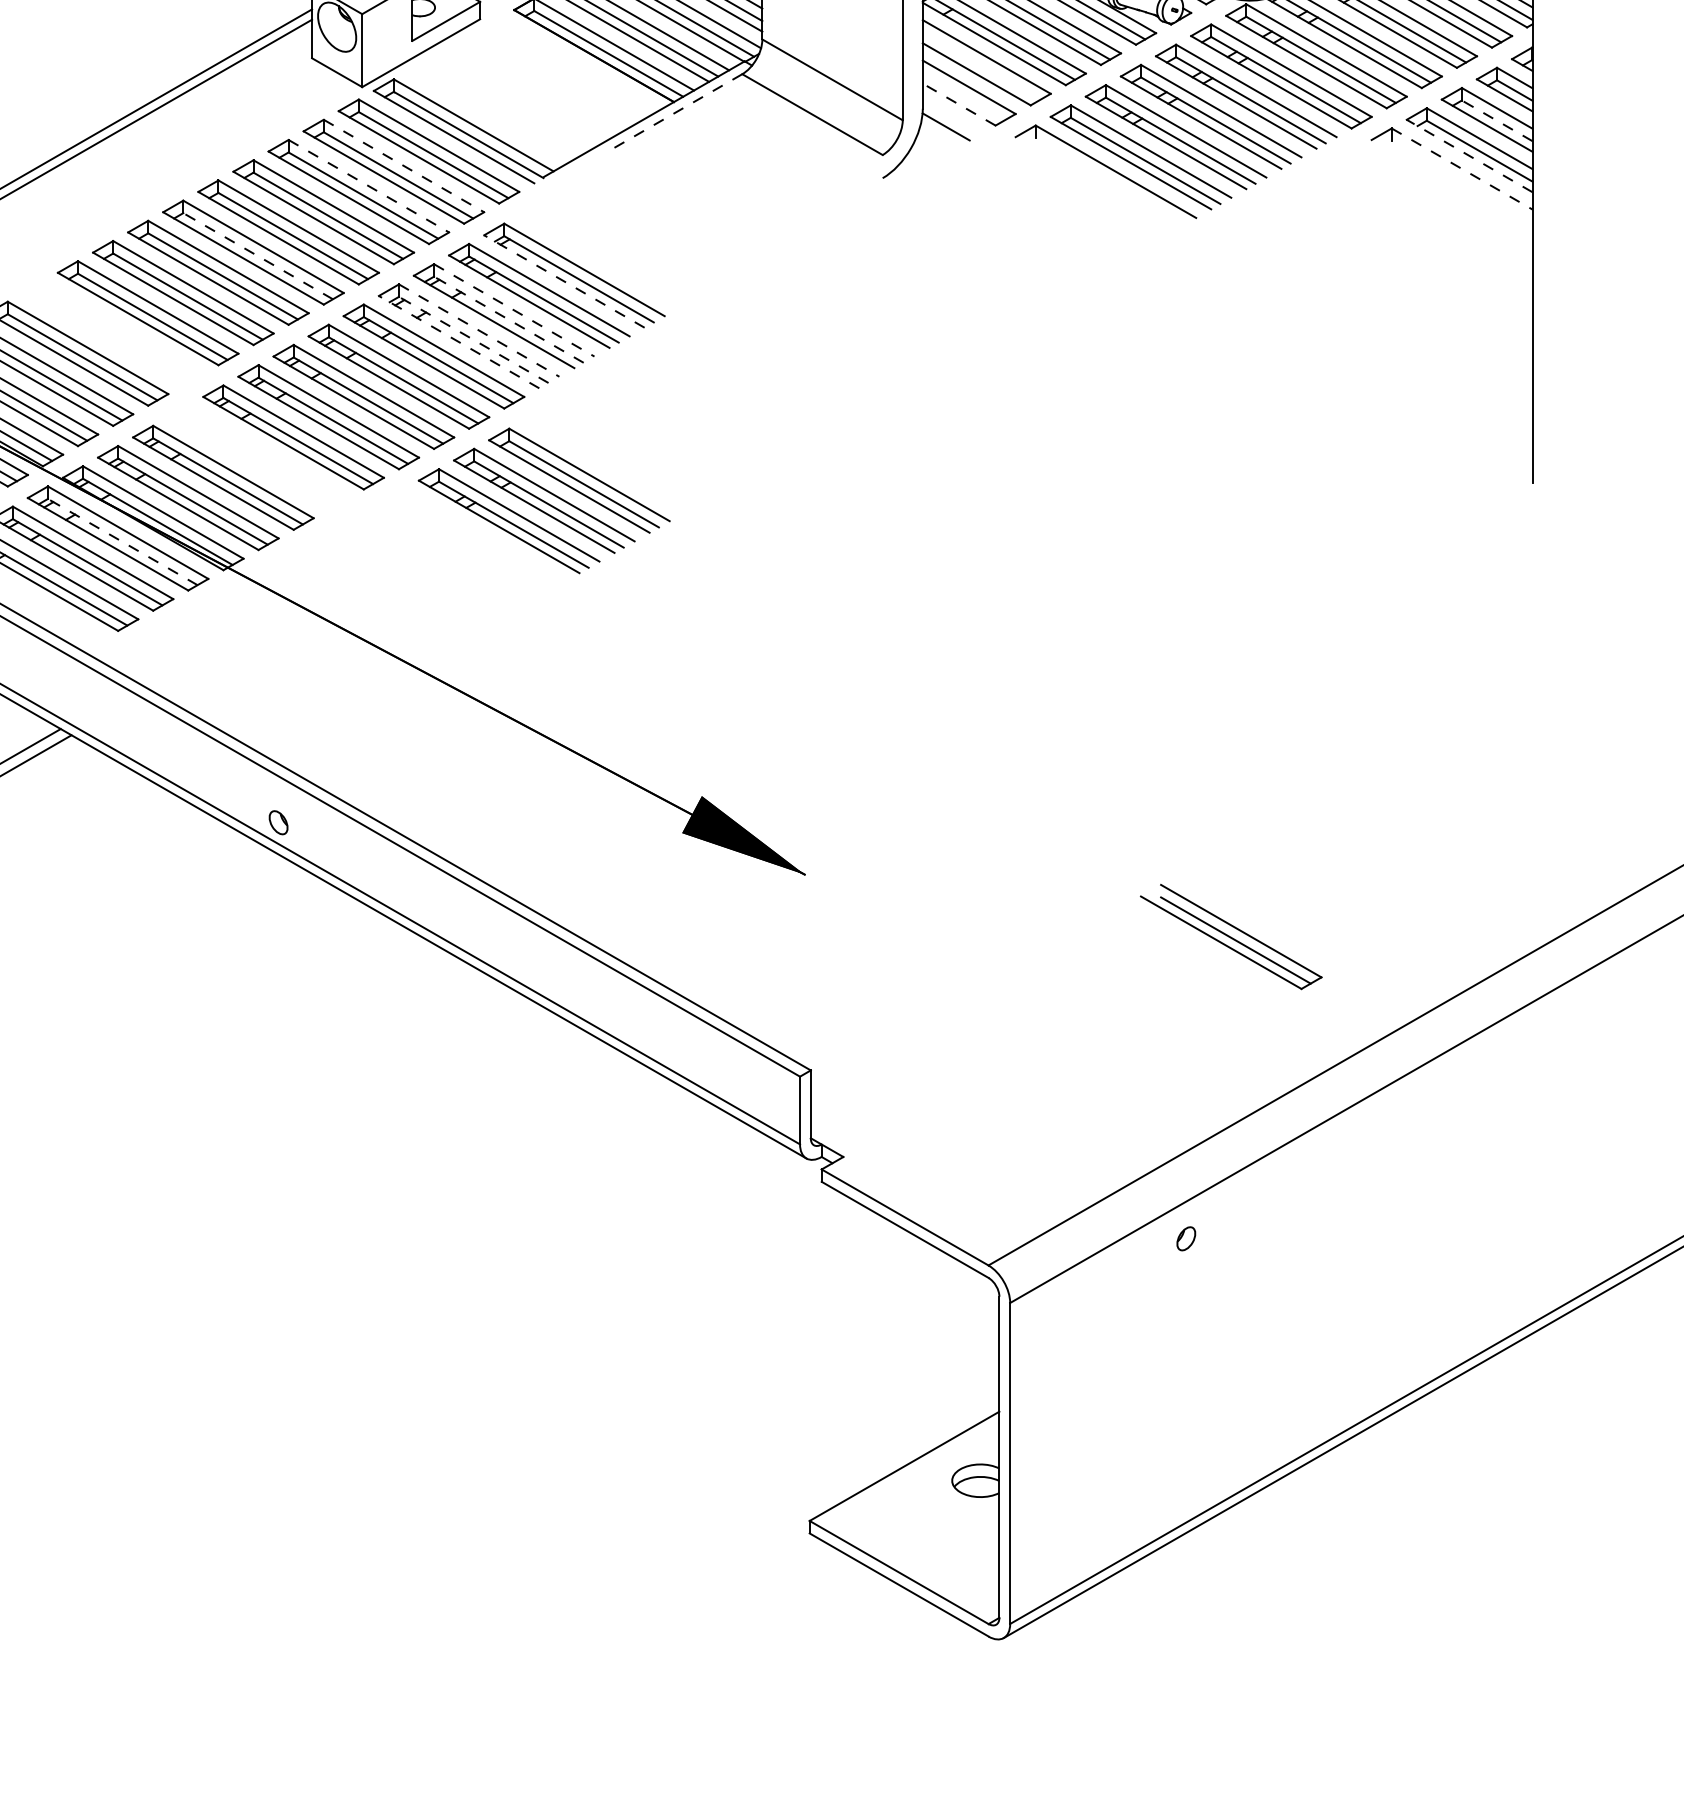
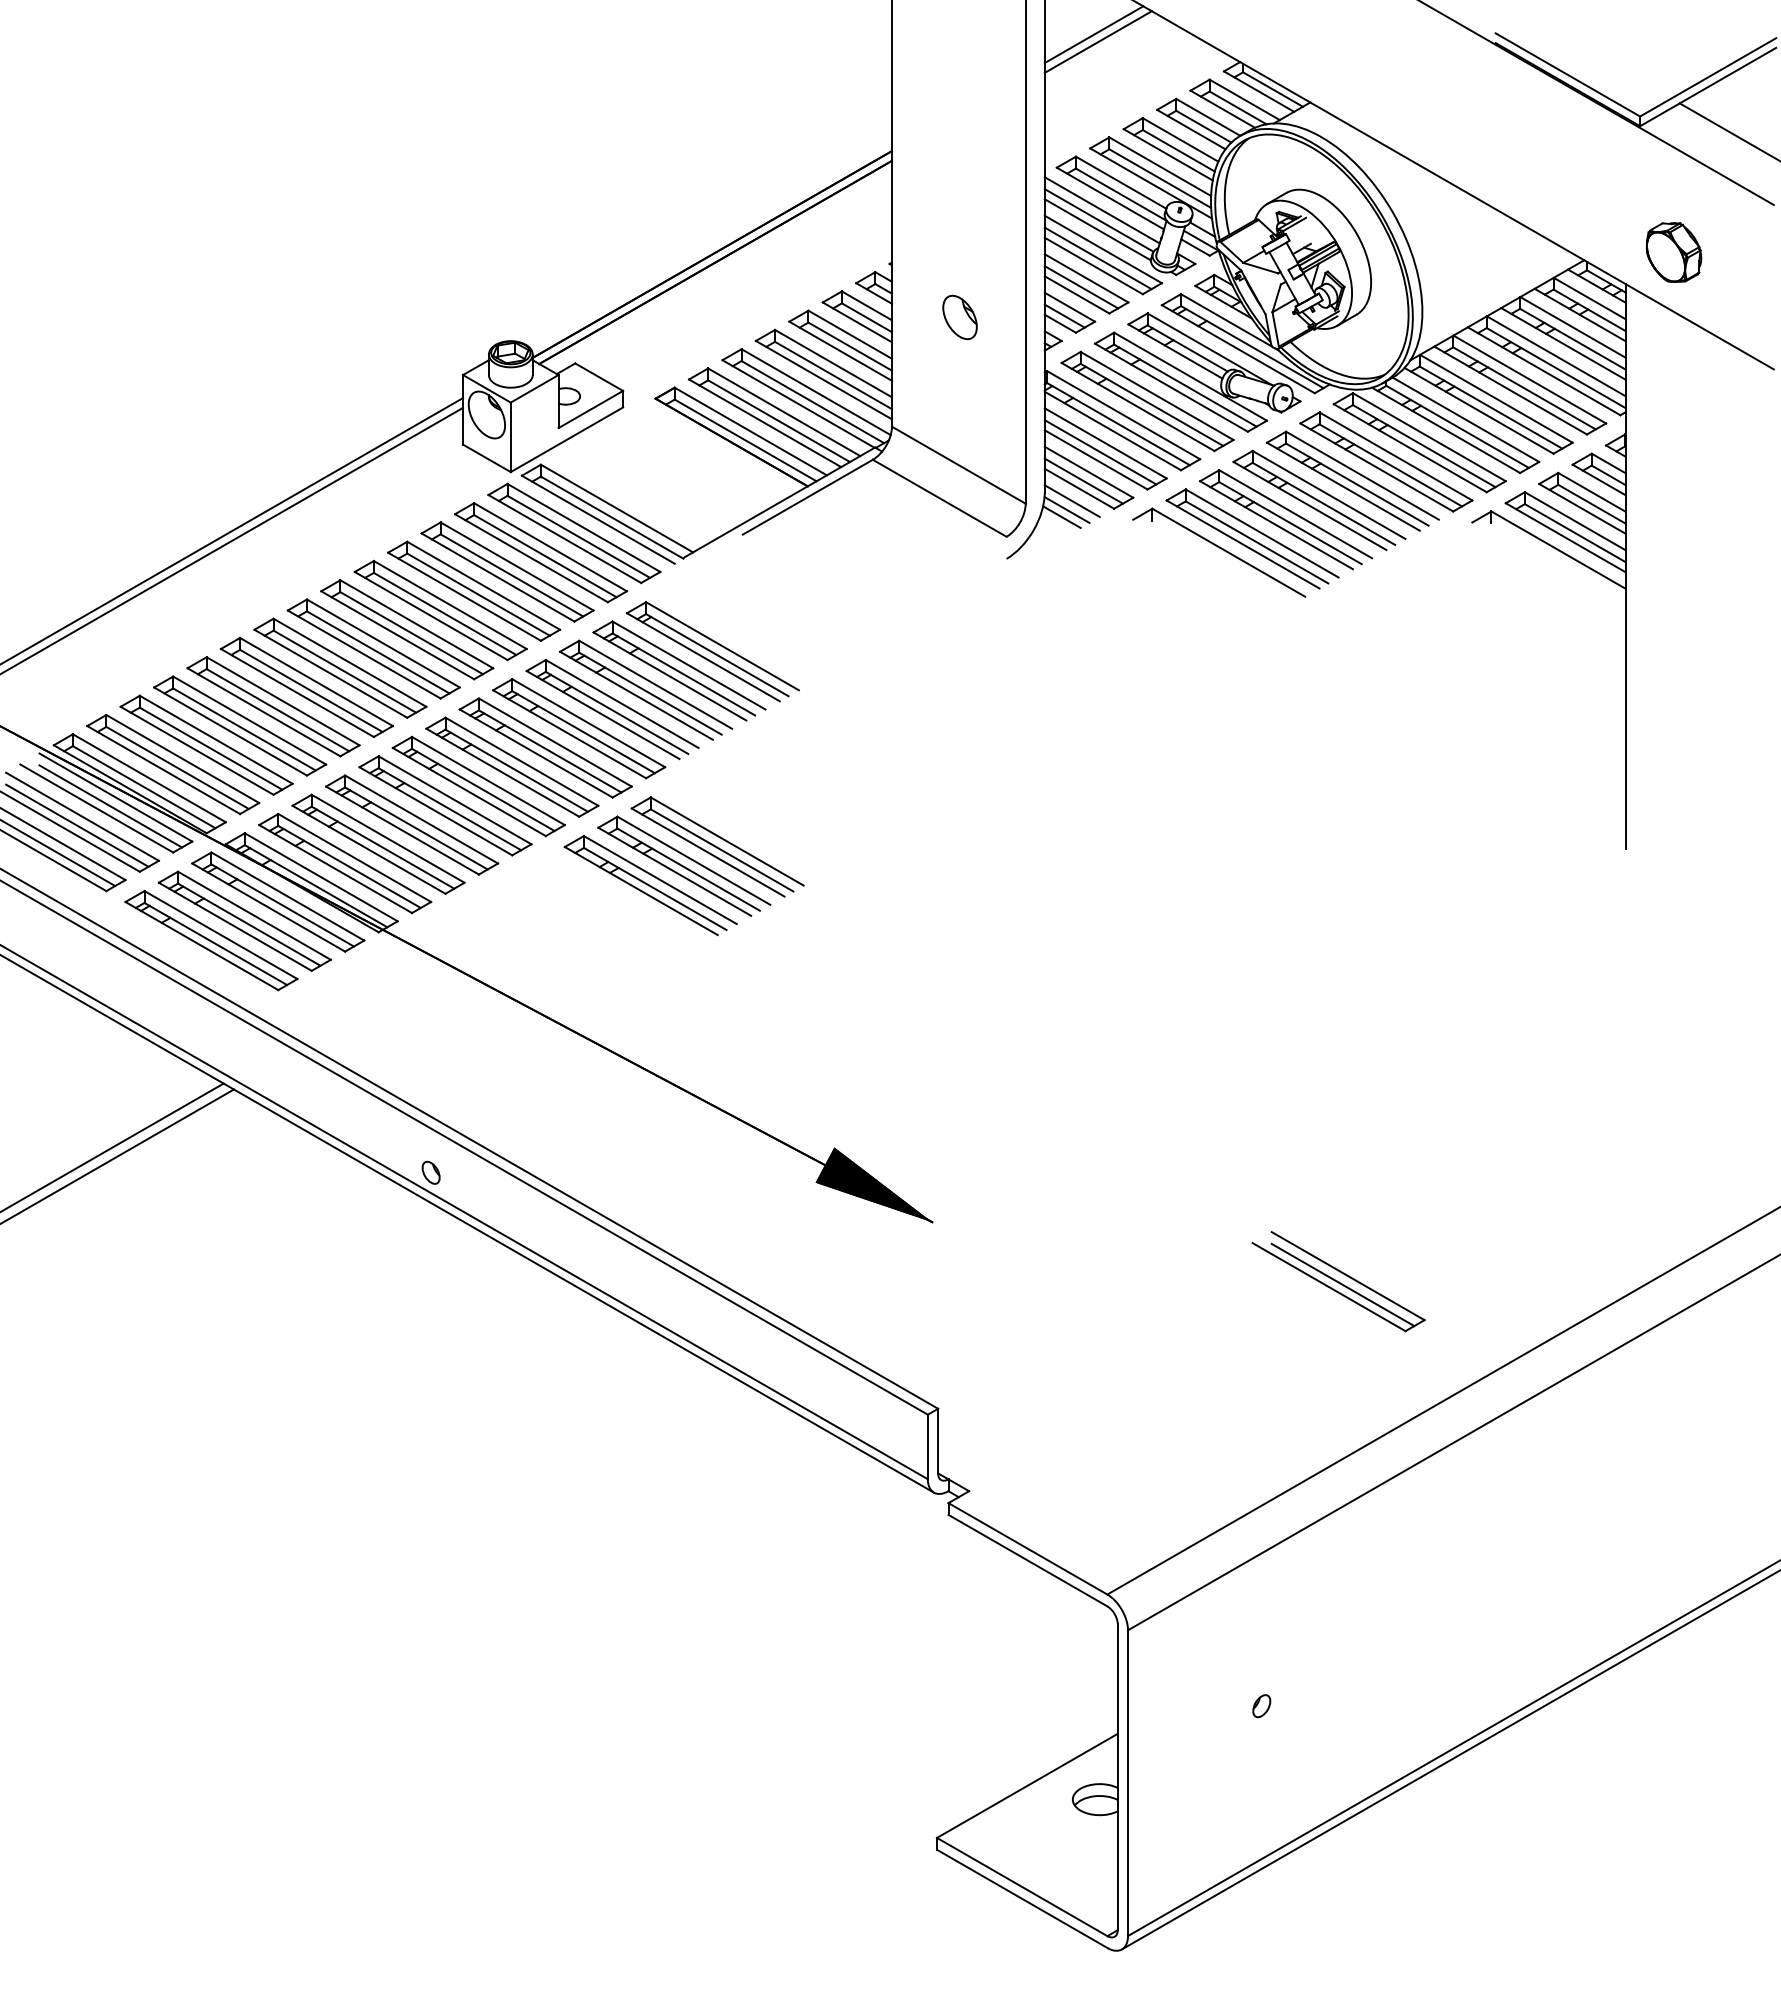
line: (981, 66) -> (1100, 452), added
line: (963, 95) -> (1083, 480), added
line: (959, 104) -> (1079, 488), dashed -> solid
line: (673, 113) -> (807, 497), dashed -> solid
line: (950, 117) -> (1071, 501), added
line: (1496, 121) -> (1591, 504), dashed -> solid
line: (940, 134) -> (1061, 517), added
line: (1469, 155) -> (1565, 537), dashed -> solid
line: (404, 166) -> (551, 547), dashed -> solid
line: (1462, 169) -> (1558, 550), dashed -> solid
line: (369, 186) -> (517, 566), dashed -> solid
line: (257, 255) -> (411, 632), dashed -> solid
line: (563, 281) -> (702, 657), dashed -> solid
line: (515, 311) -> (656, 685), dashed -> solid
line: (508, 319) -> (650, 693), dashed -> solid
line: (479, 331) -> (622, 704), dashed -> solid
part: (113, 333) -> (273, 706), added
line: (473, 339) -> (616, 712), dashed -> solid
line: (458, 341) -> (602, 714), dashed -> solid
part: (259, 457) -> (412, 824), added
line: (122, 542) -> (282, 905), dashed -> solid
part: (1186, 1239) -> (1261, 1706), moved

